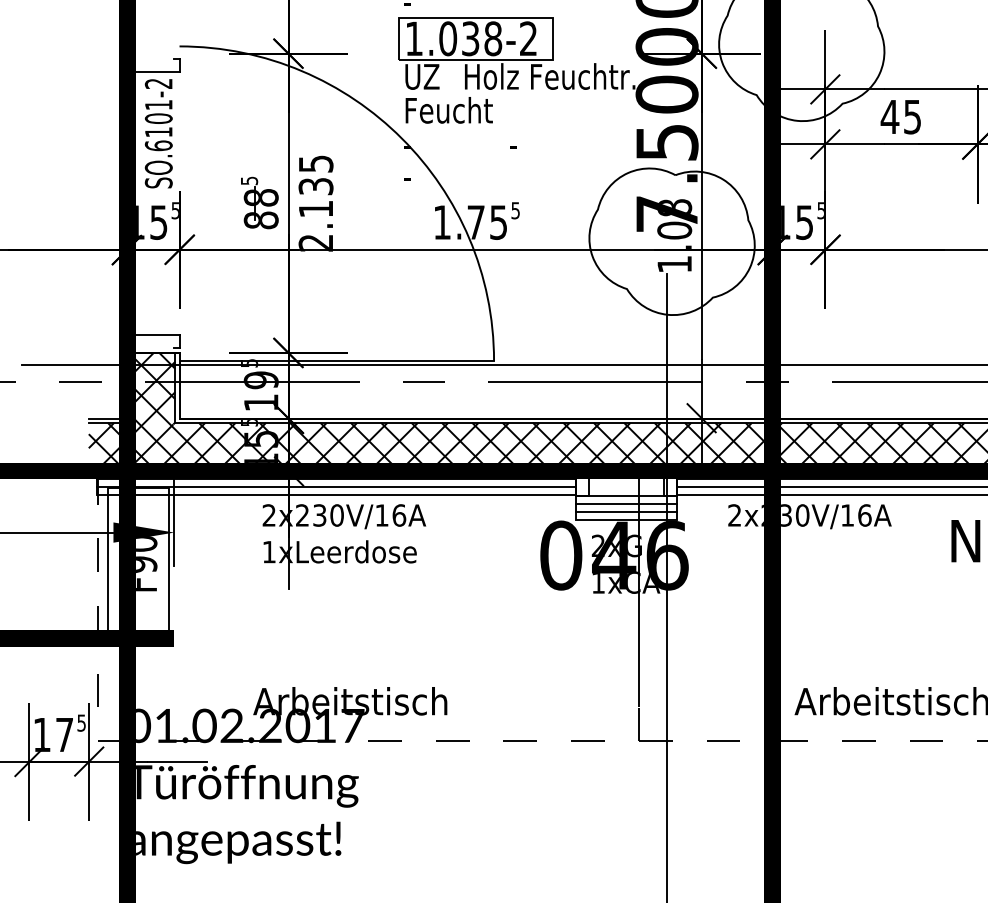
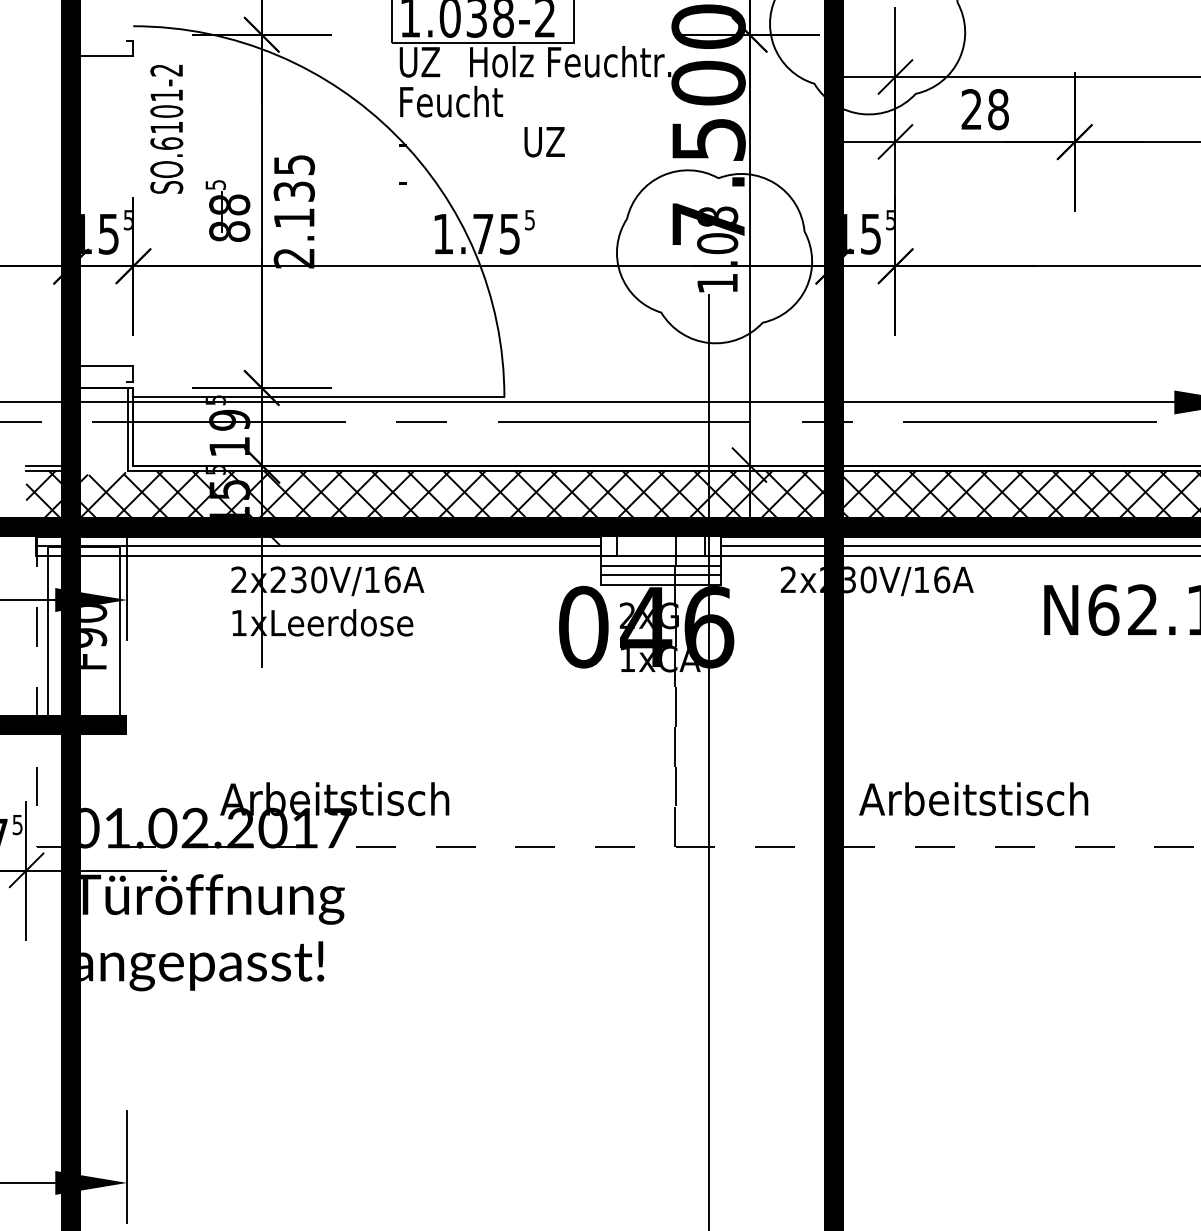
text: (900, 116) -> (984, 109), 45 -> 28
text: (158, 133) -> (166, 129), moved
text: (527, 144) -> (543, 142), - -> UZ
hatch: (153, 389) -> (102, 431), removed

